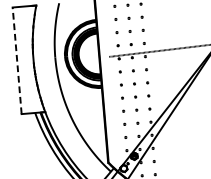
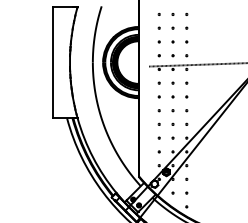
line: (16, 60) -> (52, 62), dashed -> solid

